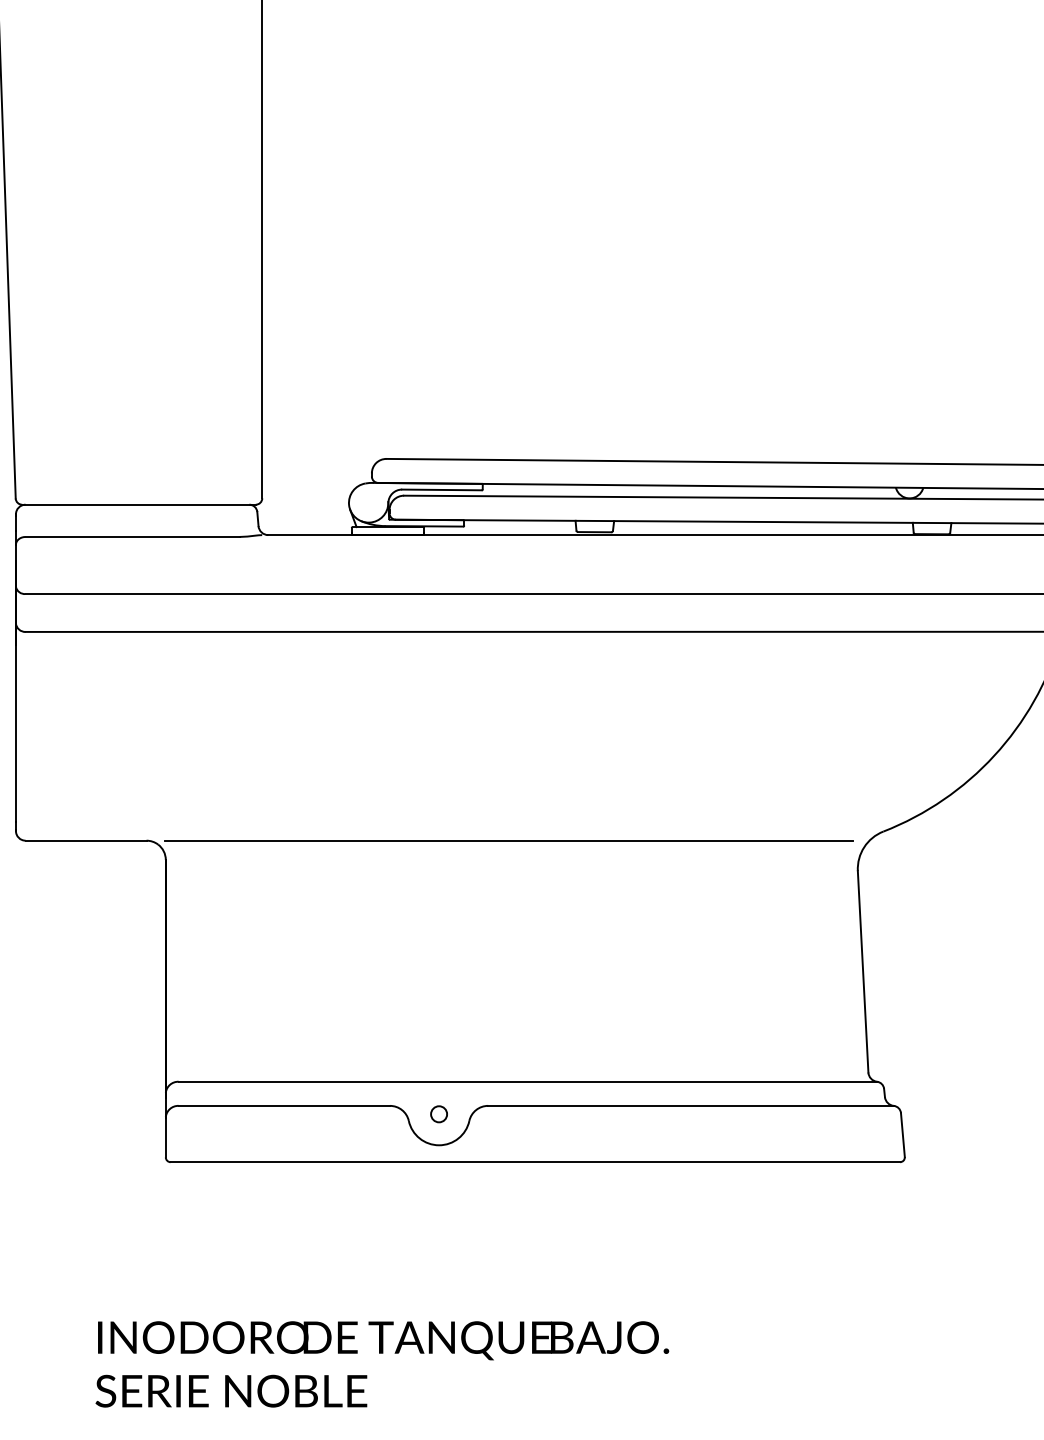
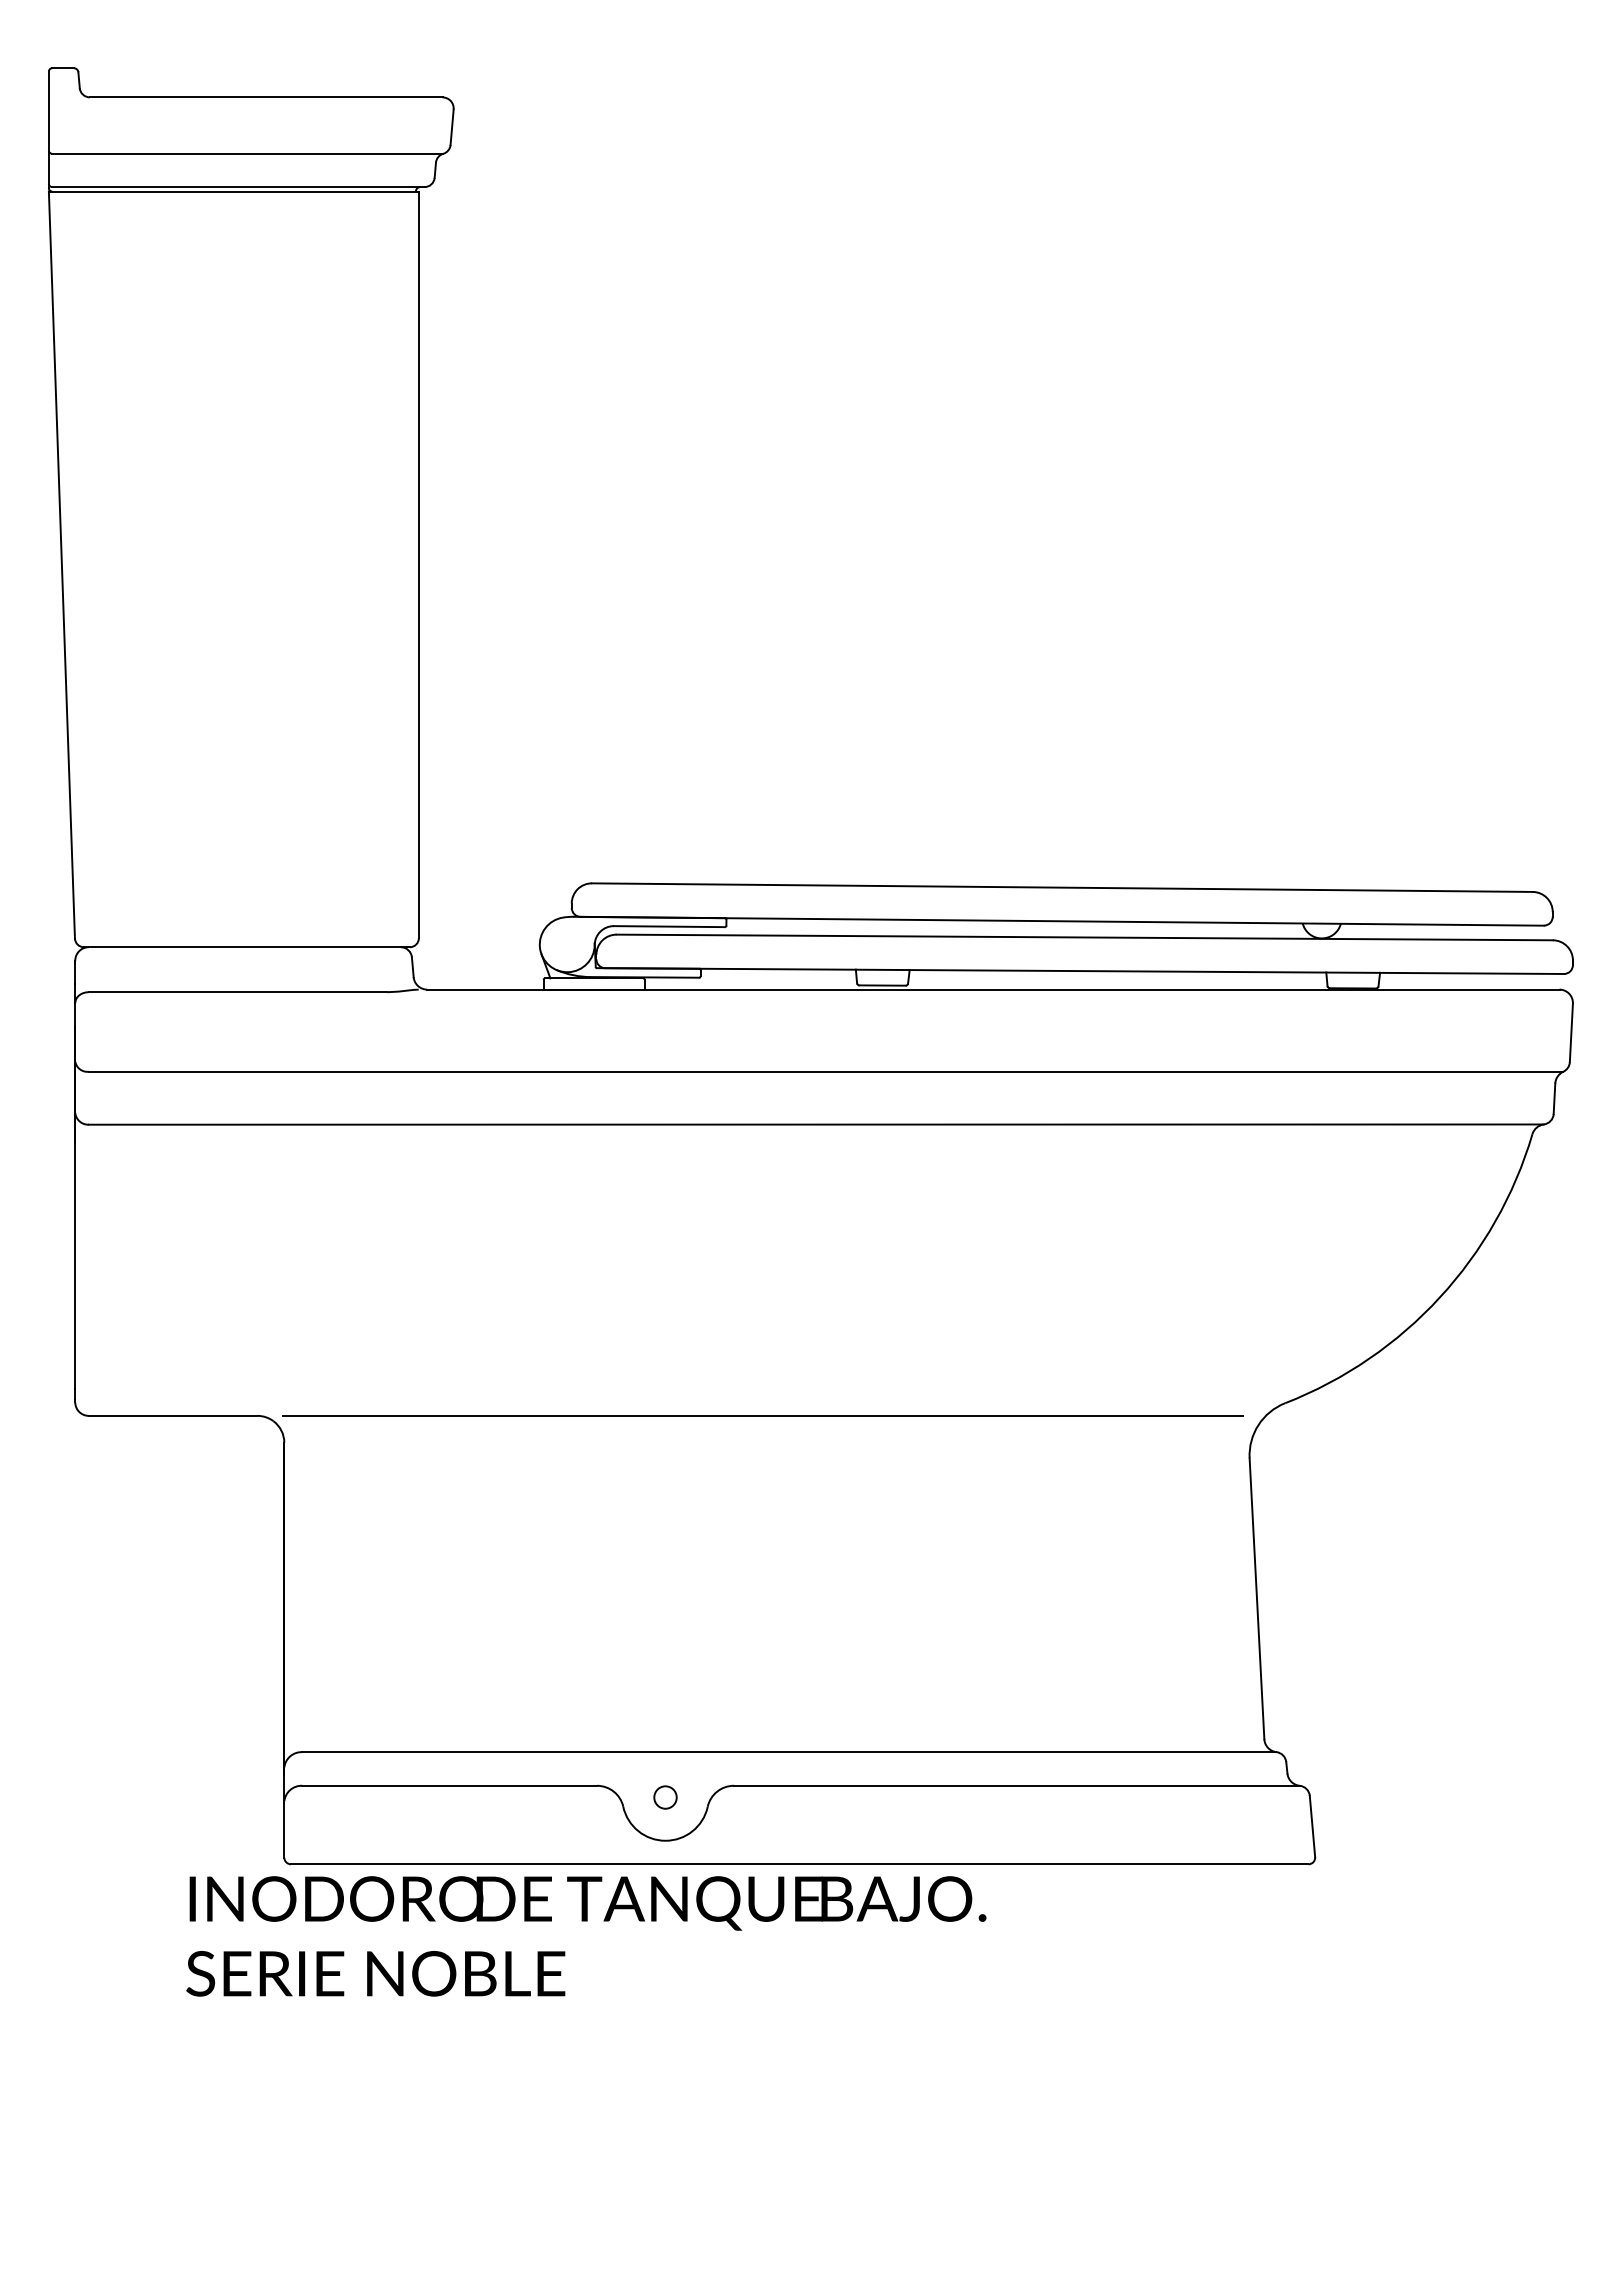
text: (382, 1364) -> (586, 1936), moved

